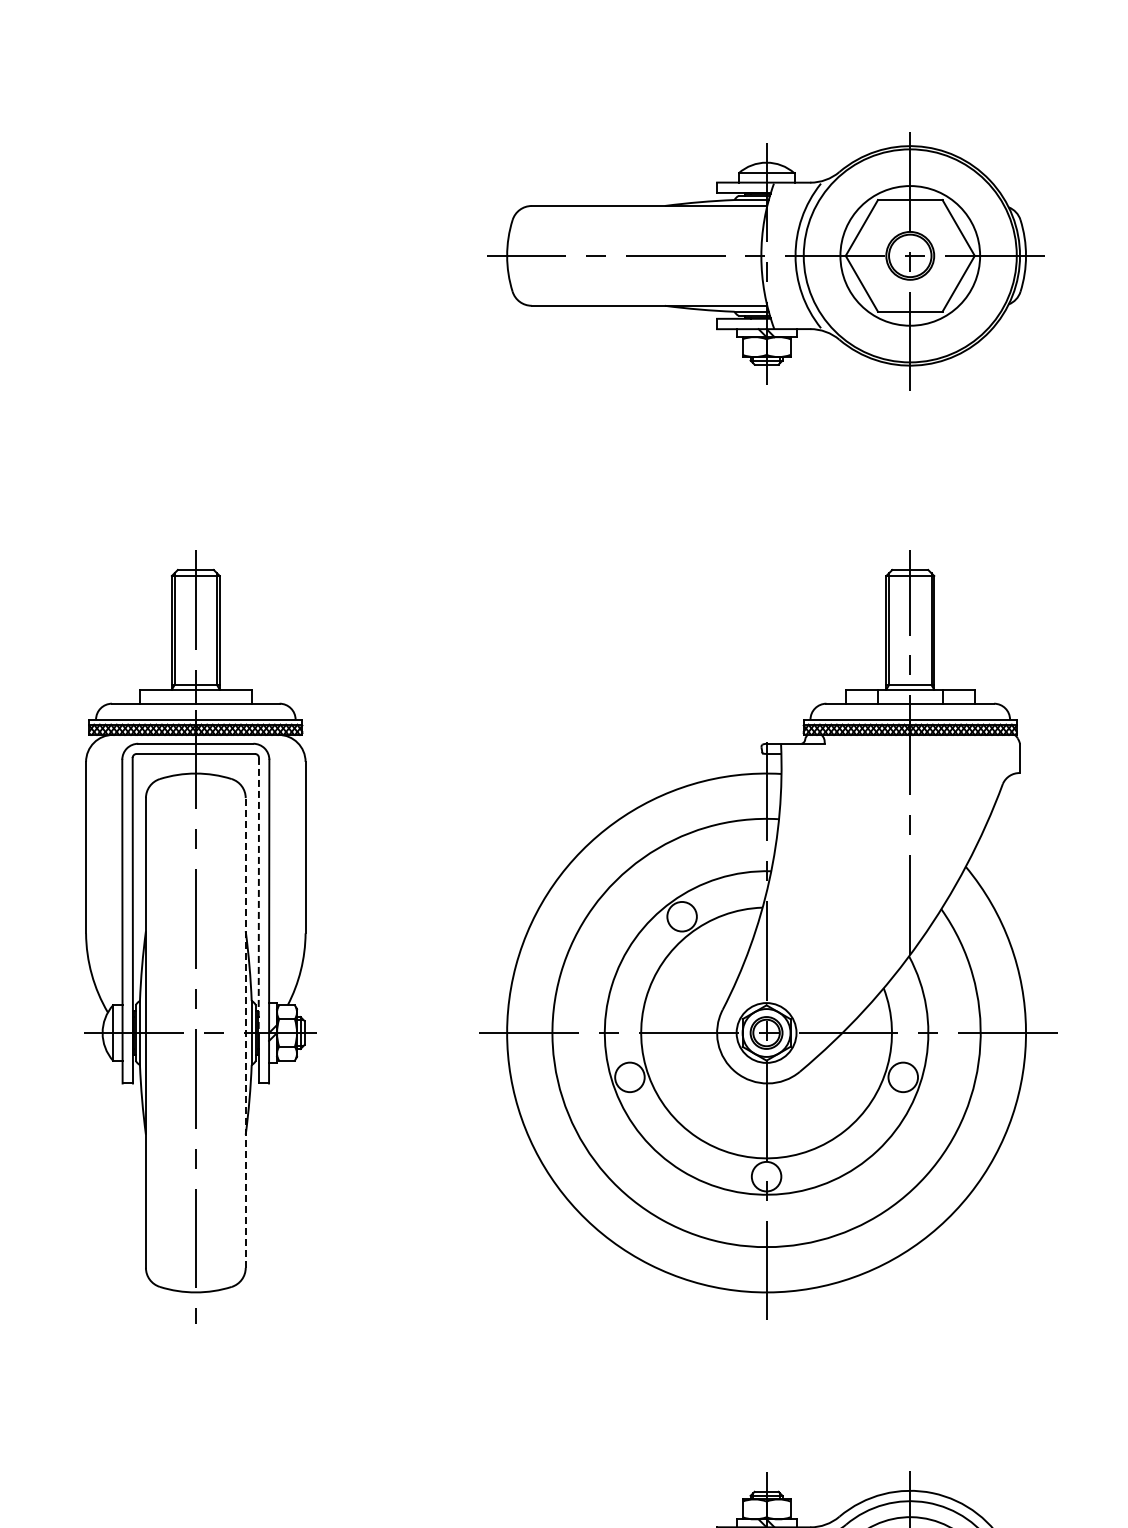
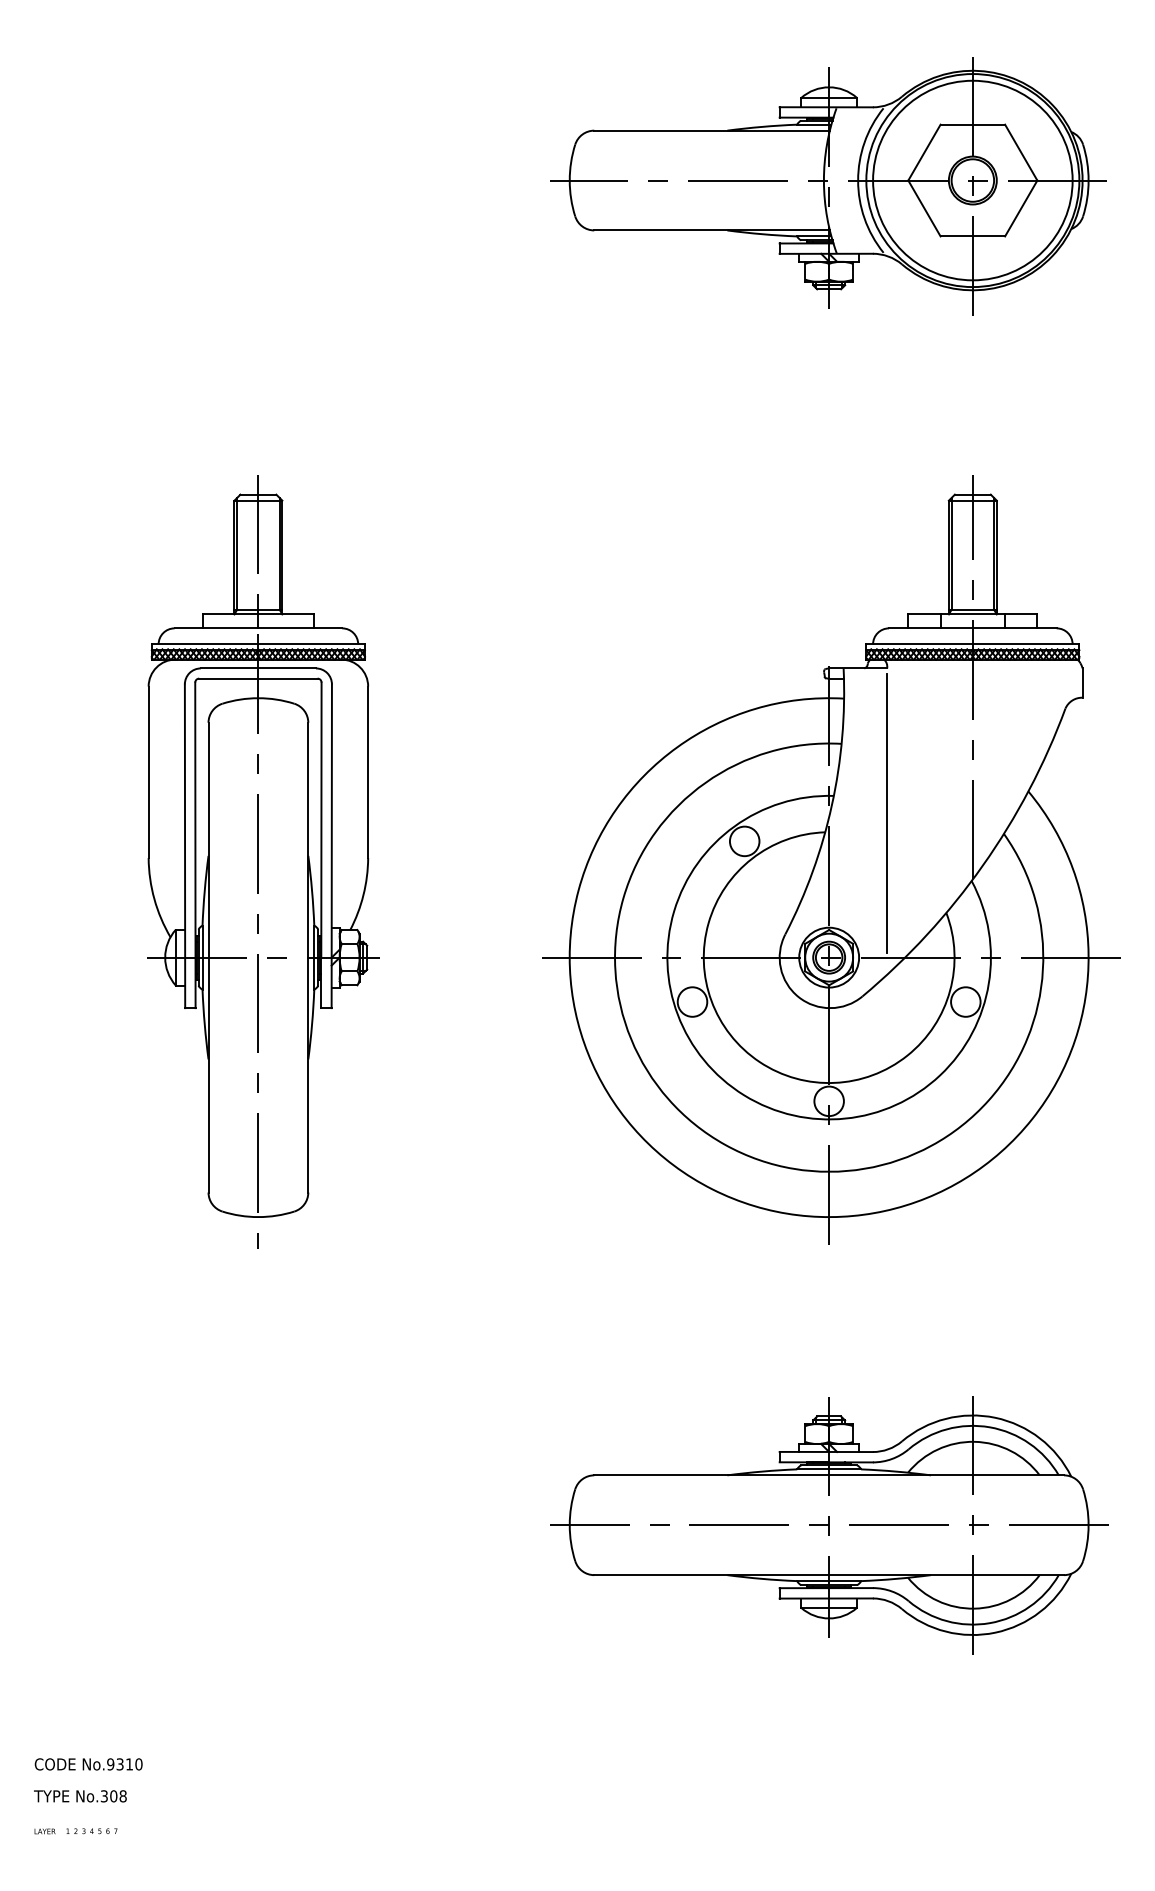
circle: (909, 255) -> (972, 180), size x1.43
line: (824, 888) -> (887, 813), added
line: (258, 895) -> (321, 820), dashed -> solid
line: (245, 1032) -> (308, 957), dashed -> solid

